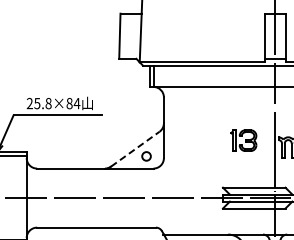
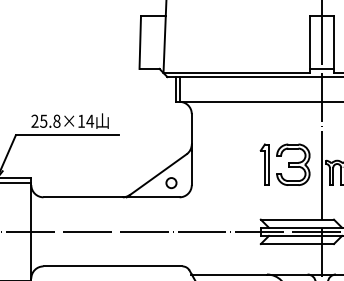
text: (69, 103) -> (81, 121), 25.8×84 -> 25.8×14
part: (243, 140) -> (284, 164), size x1.67
line: (135, 149) -> (158, 175), dashed -> solid

